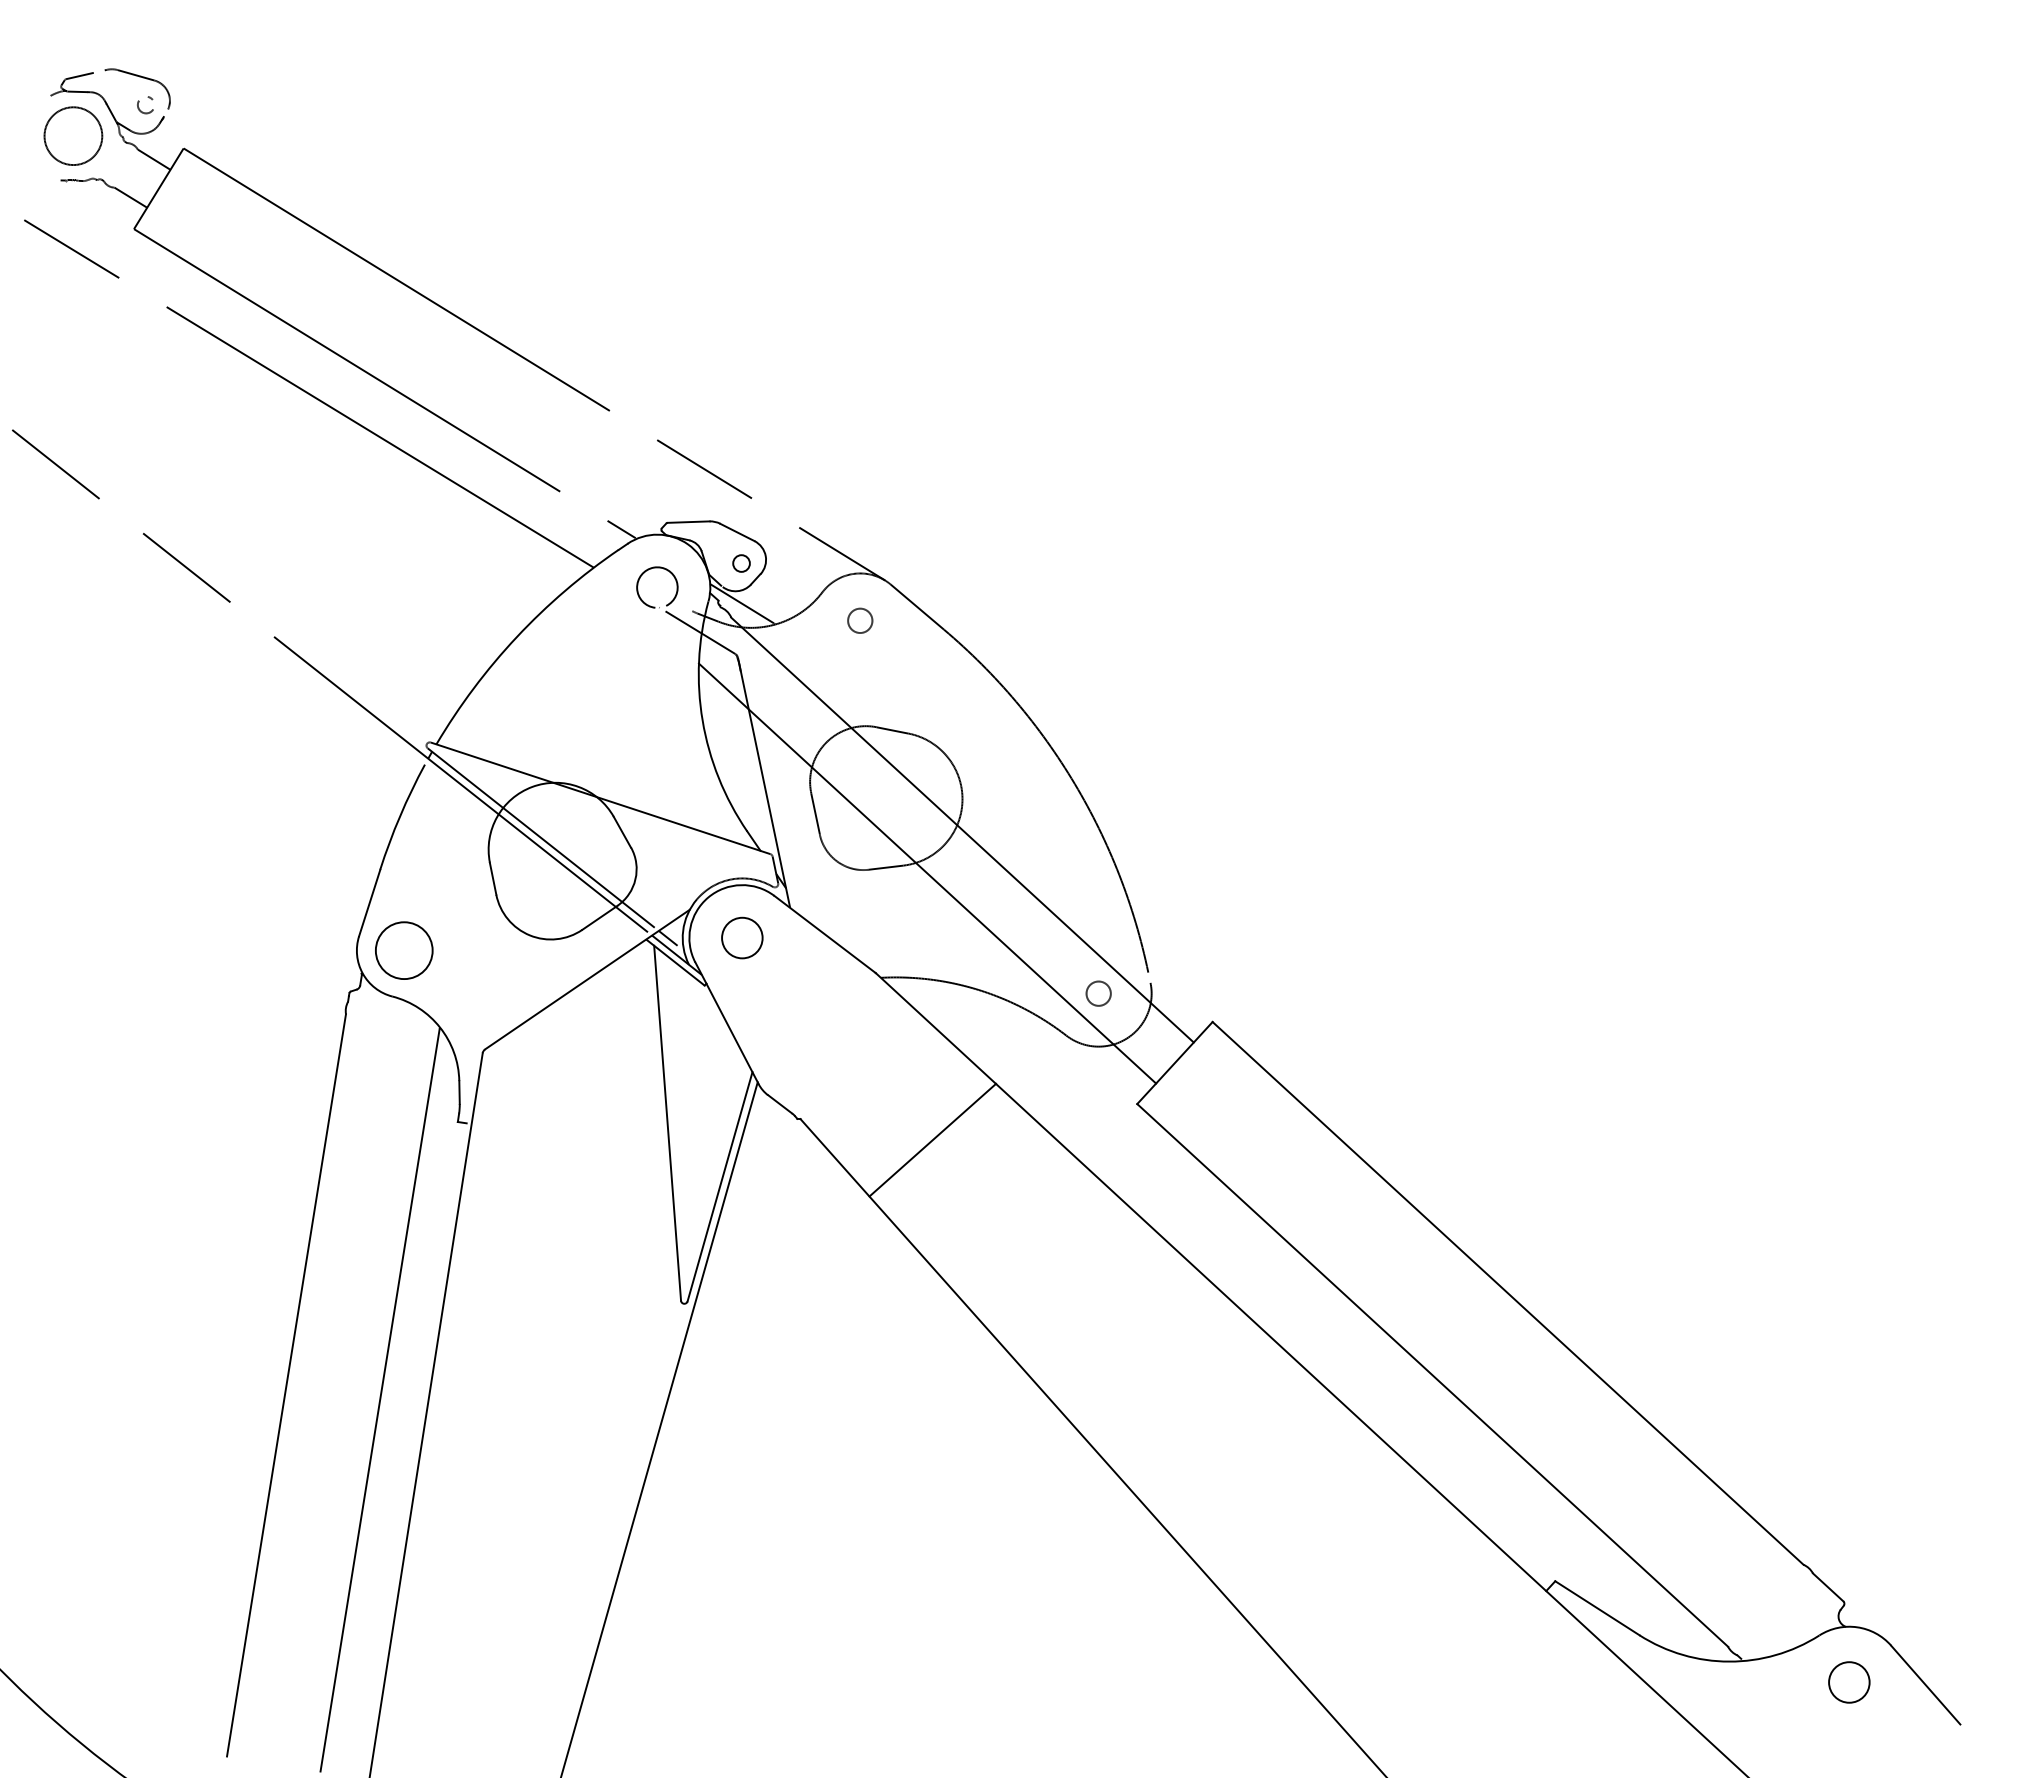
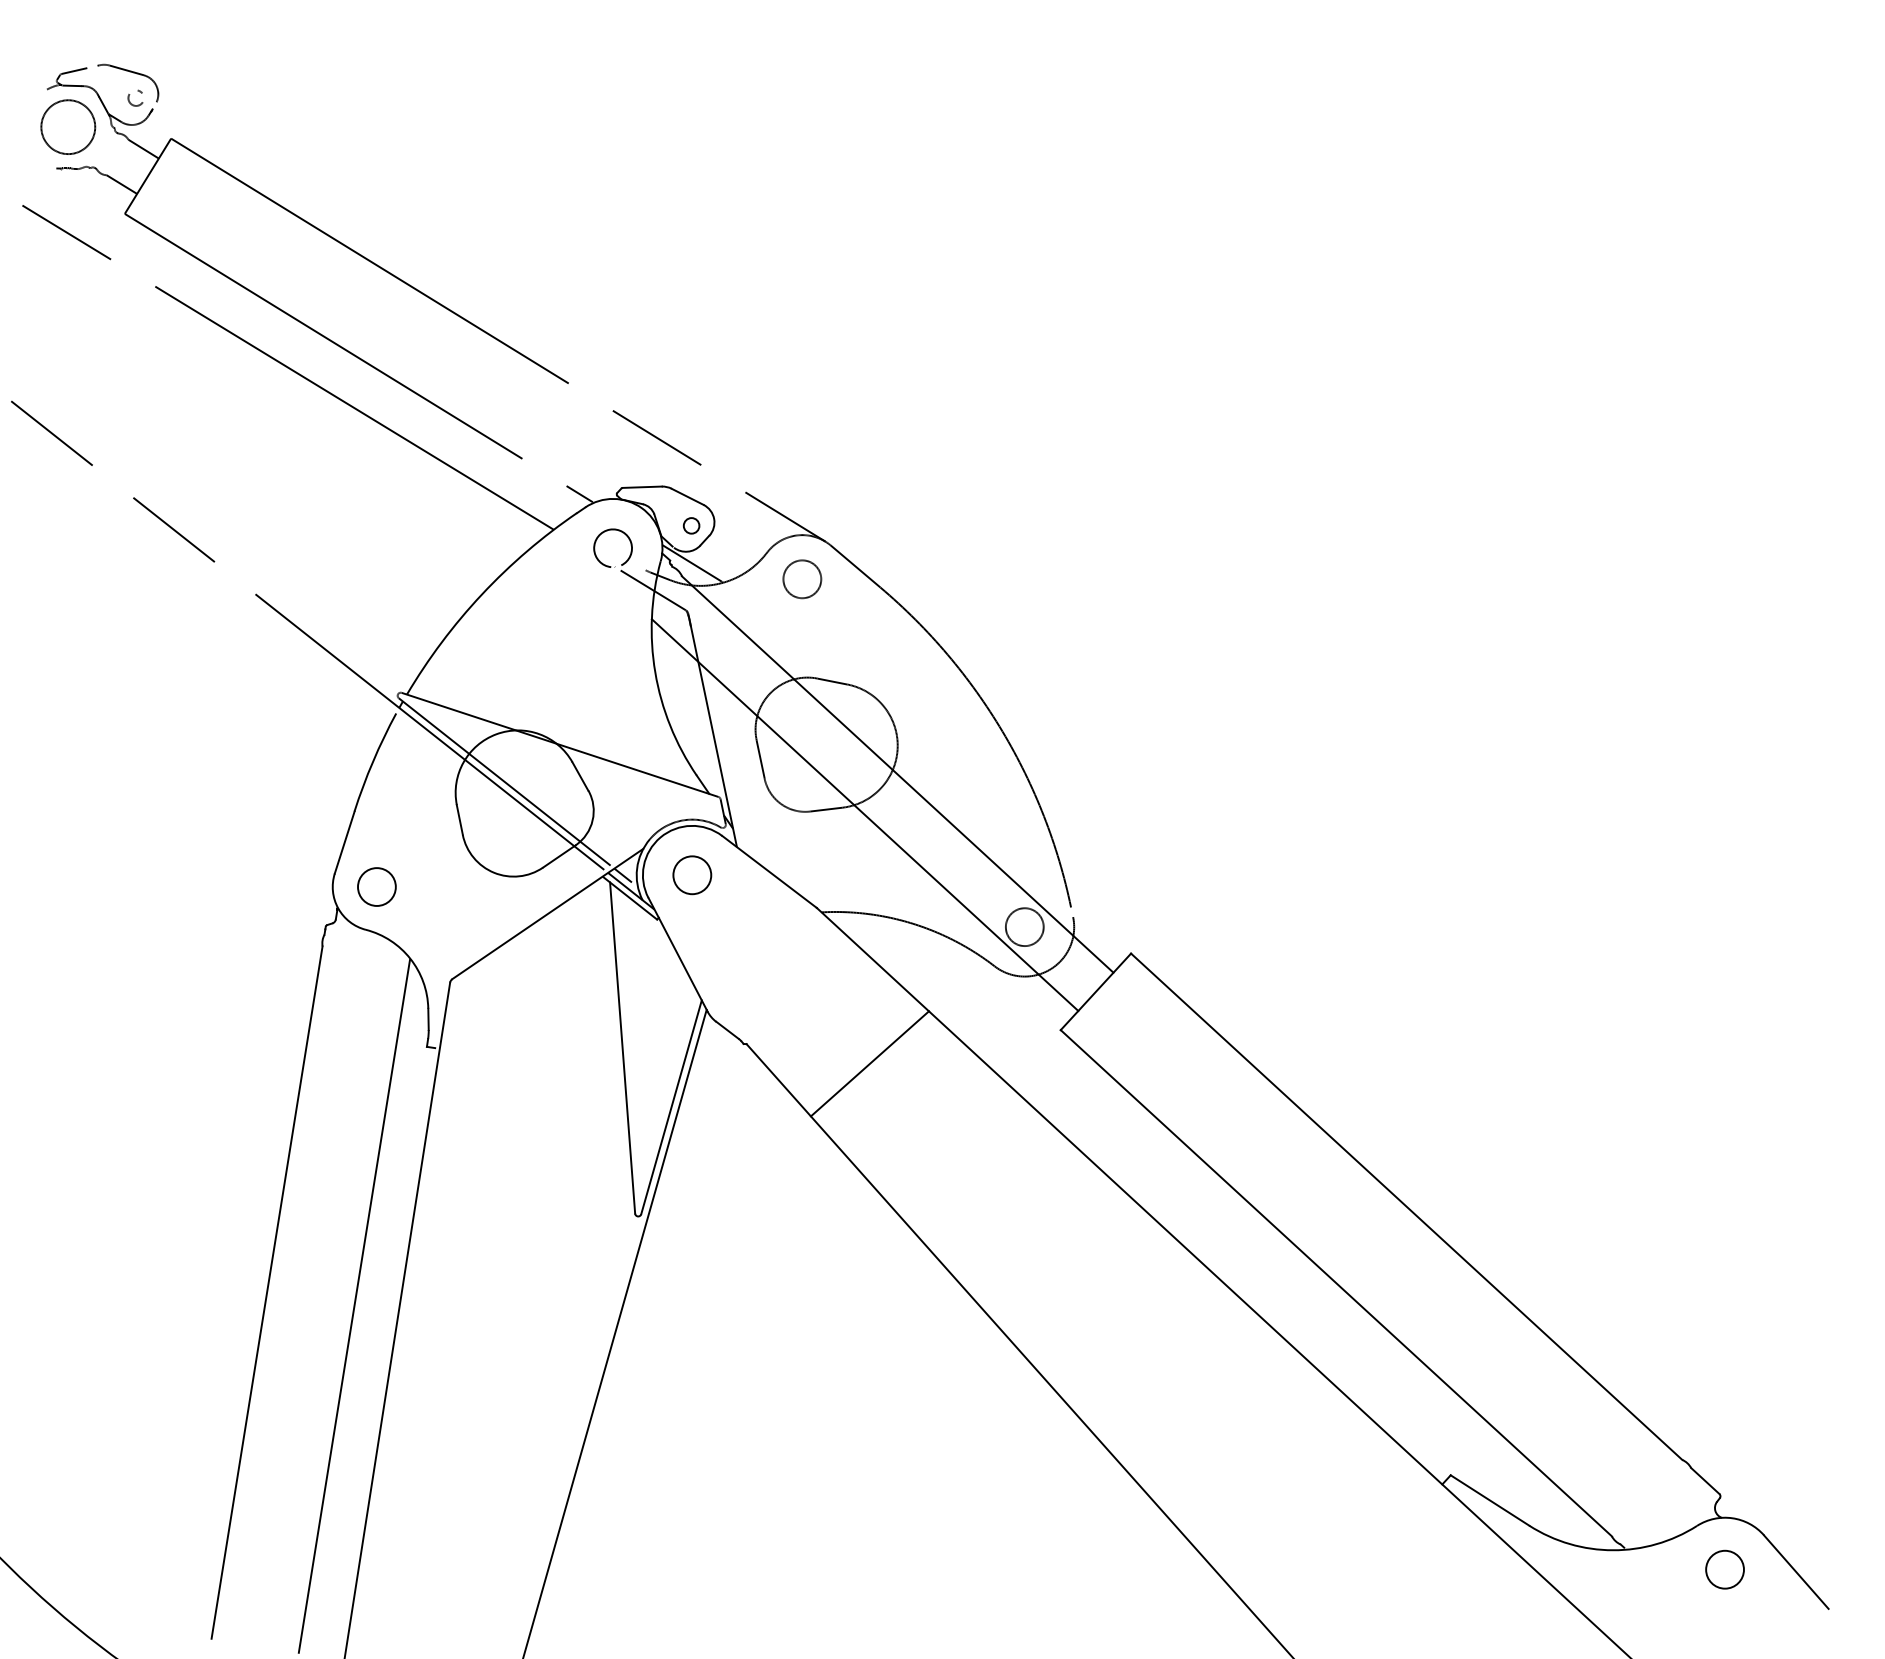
circle: (860, 620) -> (802, 579), size x1.67
circle: (403, 950) -> (376, 886), size x0.71
circle: (1098, 993) -> (1024, 926), size x1.67

